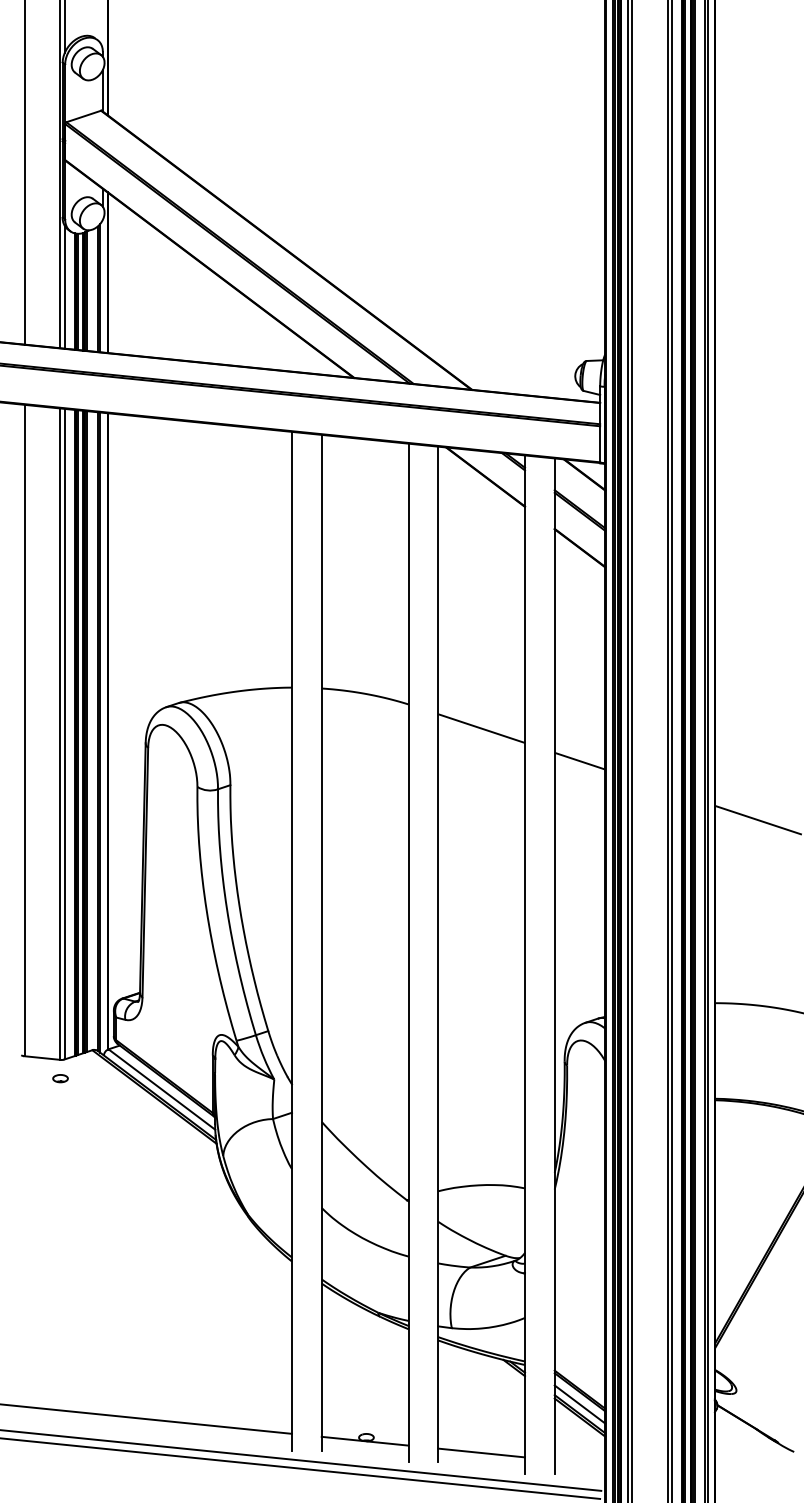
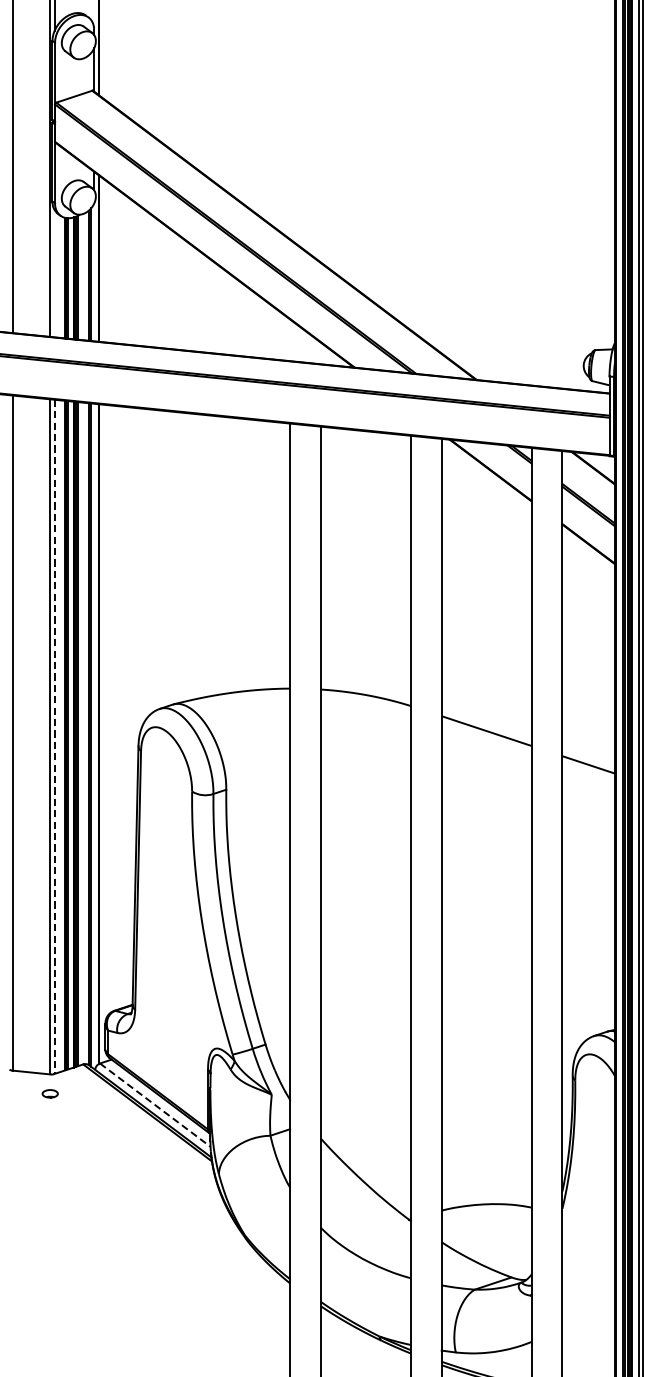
line: (64, 286) -> (54, 272), removed
line: (64, 734) -> (54, 737), solid -> dashed
line: (161, 1089) -> (154, 1105), solid -> dashed

